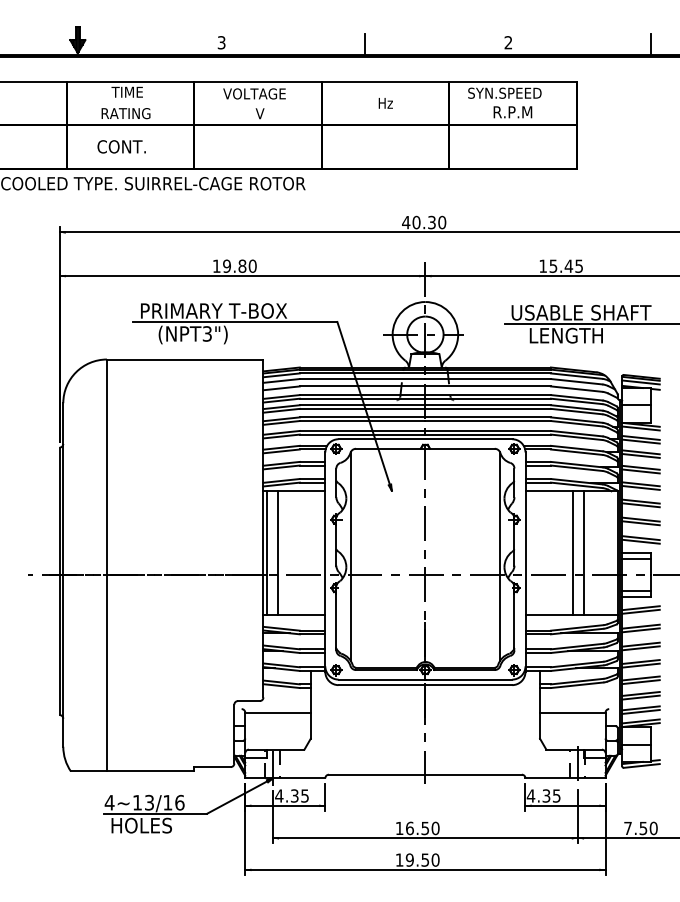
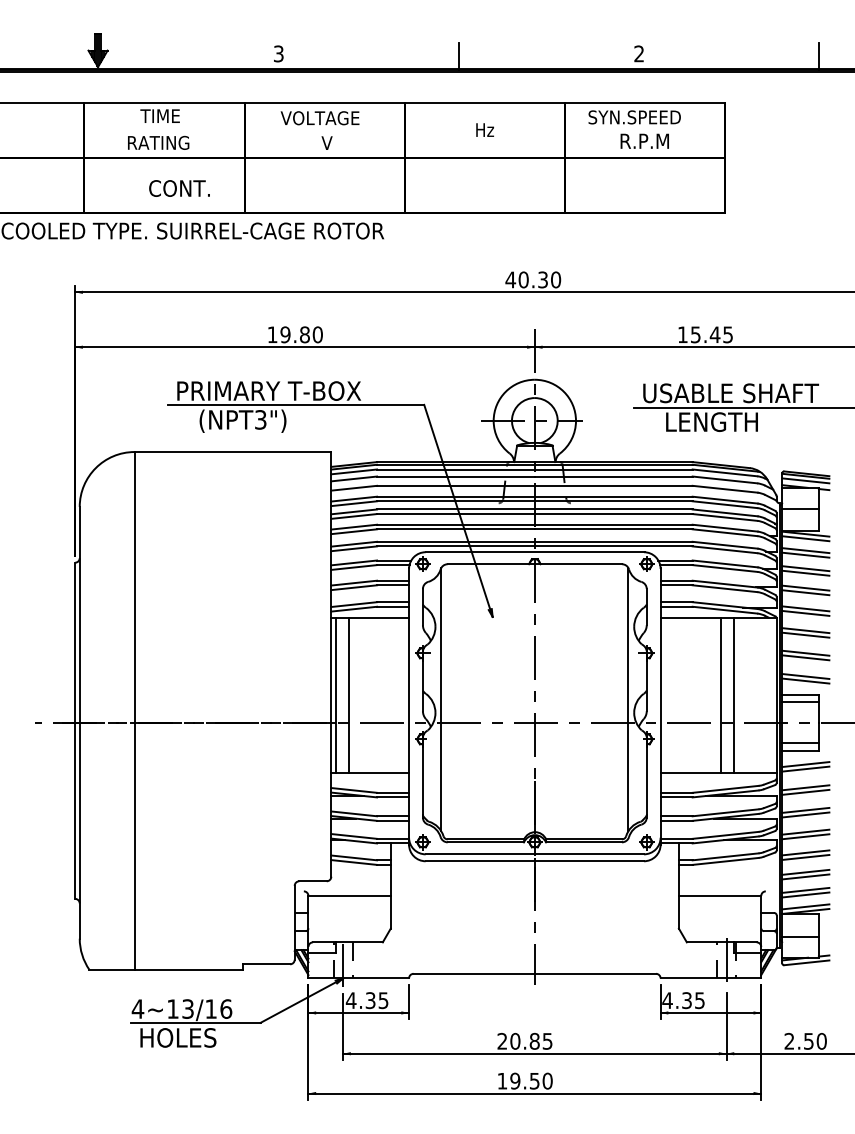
text: (121, 146) -> (179, 188), moved
text: (627, 827) -> (788, 1040), 7.50 -> 2.50
text: (417, 828) -> (524, 1041), 16.50 -> 20.85

